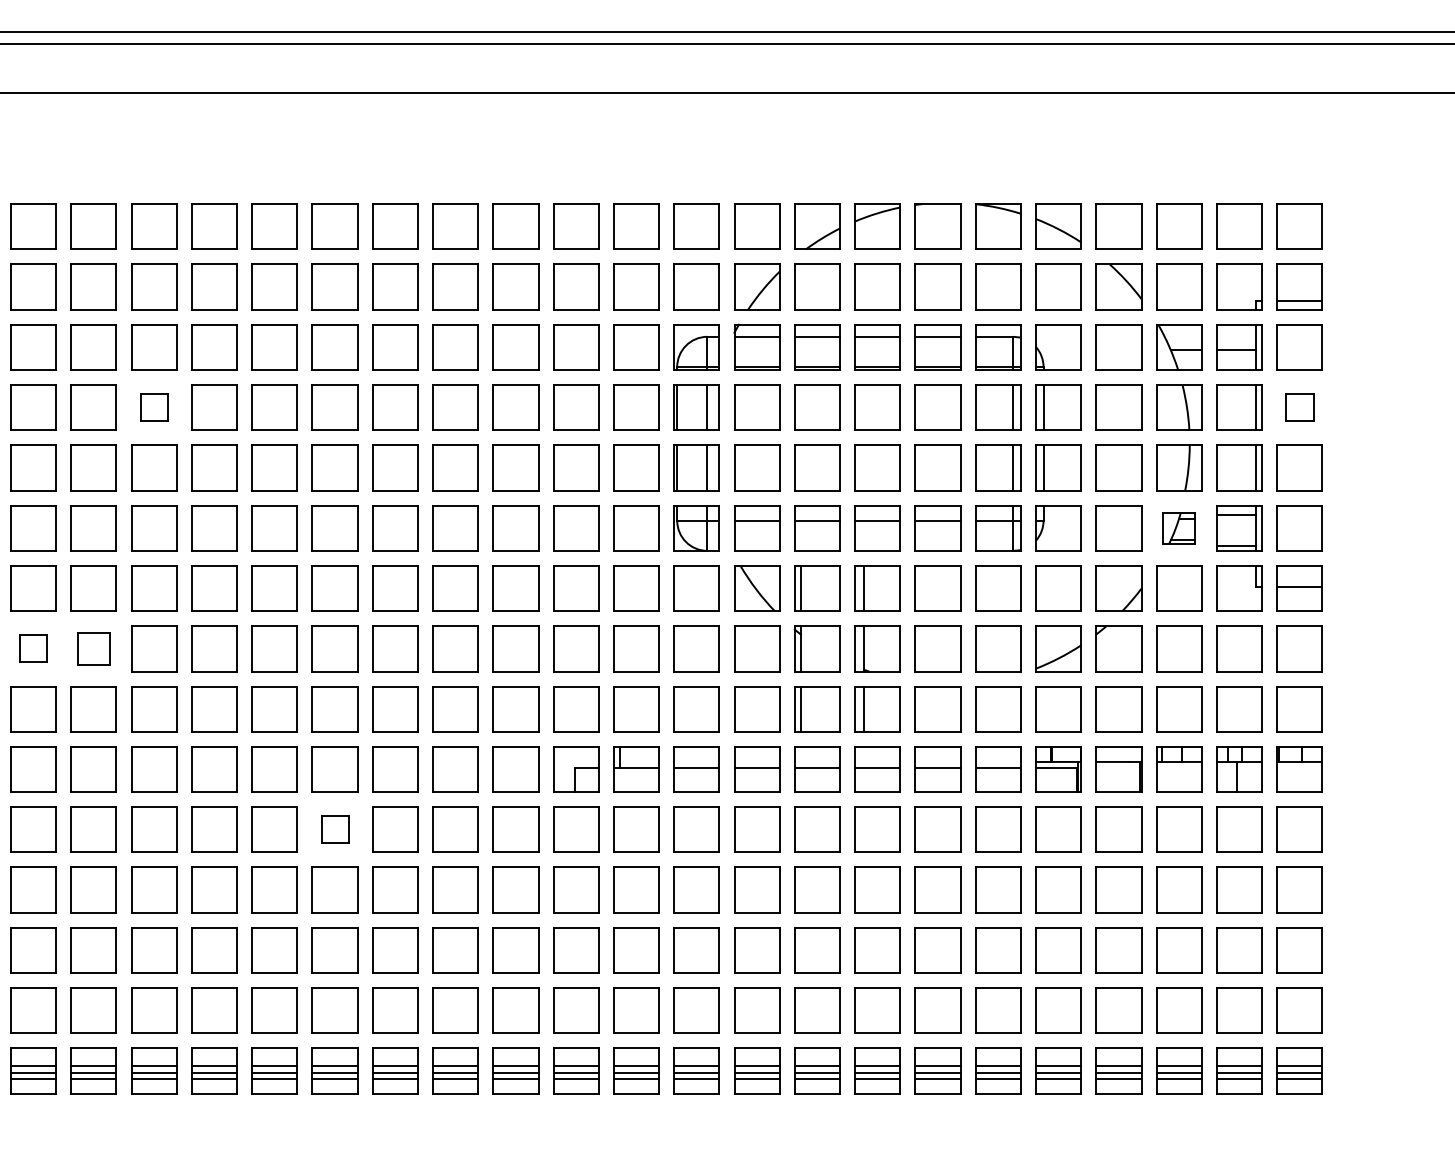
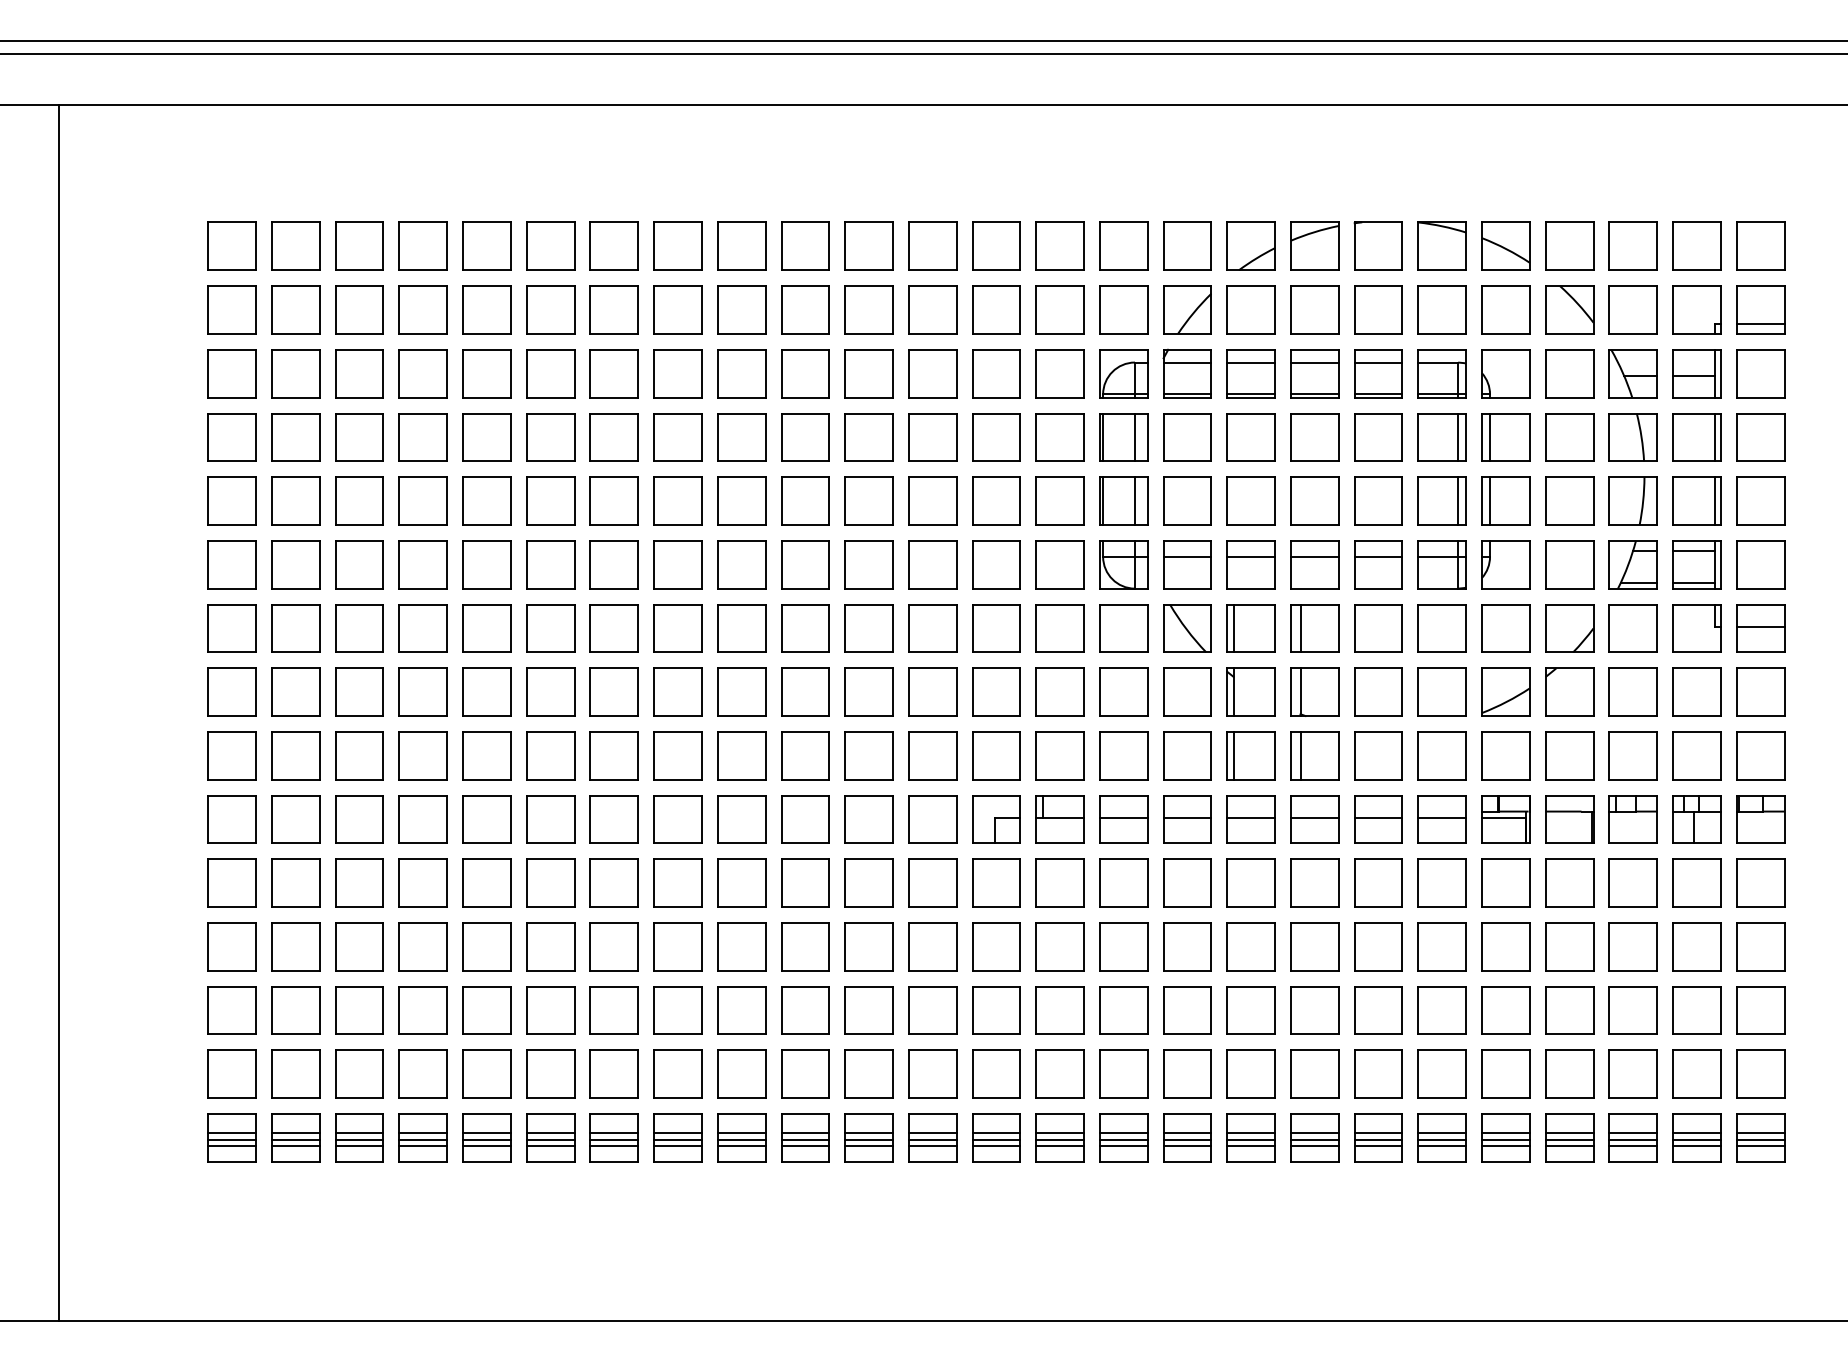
part: (153, 407) -> (550, 437), size x1.67
part: (1299, 407) -> (1760, 437), size x1.67
part: (1178, 528) -> (1632, 564), size x1.43
part: (32, 648) -> (422, 691), size x1.67
part: (93, 648) -> (486, 691), size x1.43
part: (334, 829) -> (741, 882), size x1.67

